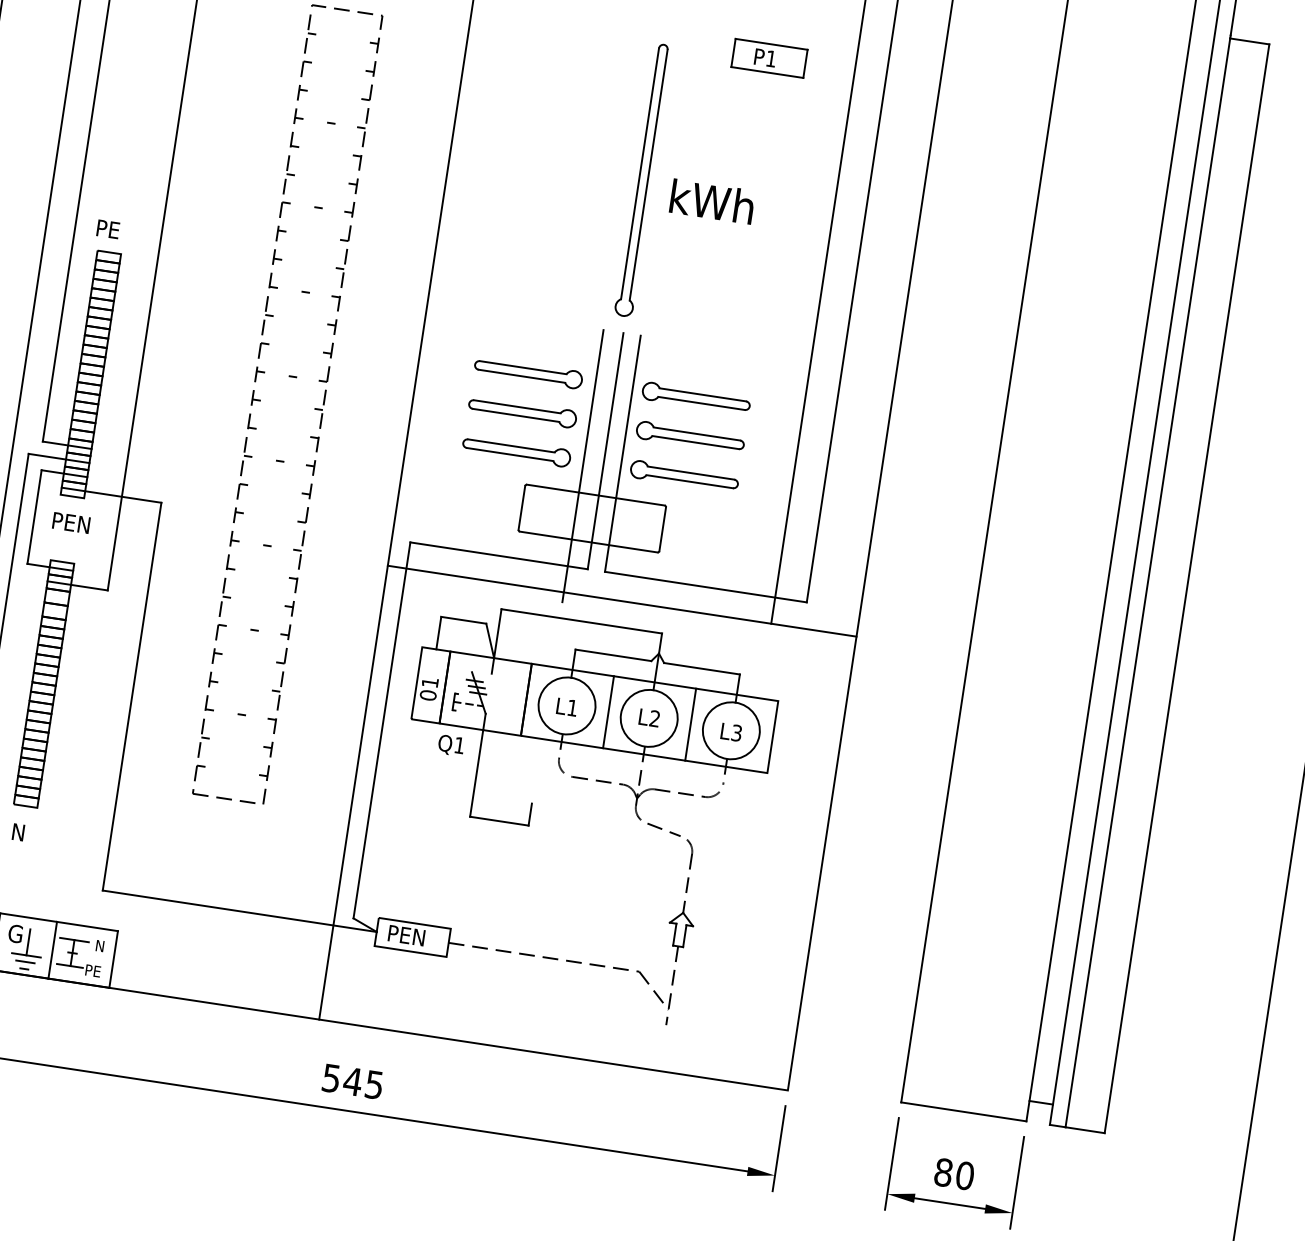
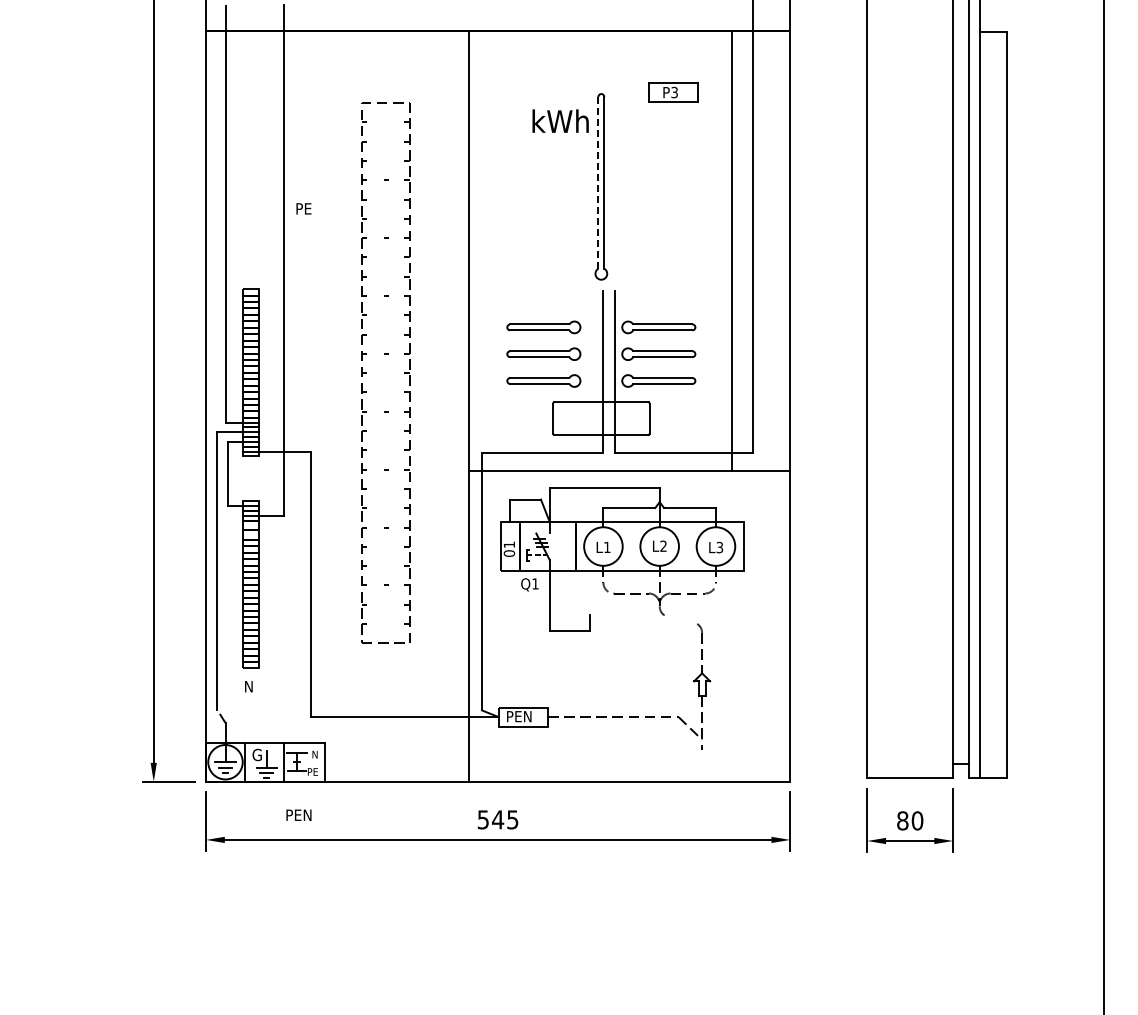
text: (771, 58) -> (674, 92), P1 -> P3
line: (640, 173) -> (598, 182), solid -> dashed
text: (712, 200) -> (560, 120), moved
text: (107, 228) -> (303, 208), moved
line: (582, 466) -> (589, 384), removed
text: (70, 521) -> (298, 814), moved
line: (608, 712) -> (631, 546), removed
line: (691, 724) -> (688, 546), removed
line: (663, 829) -> (680, 619), removed

